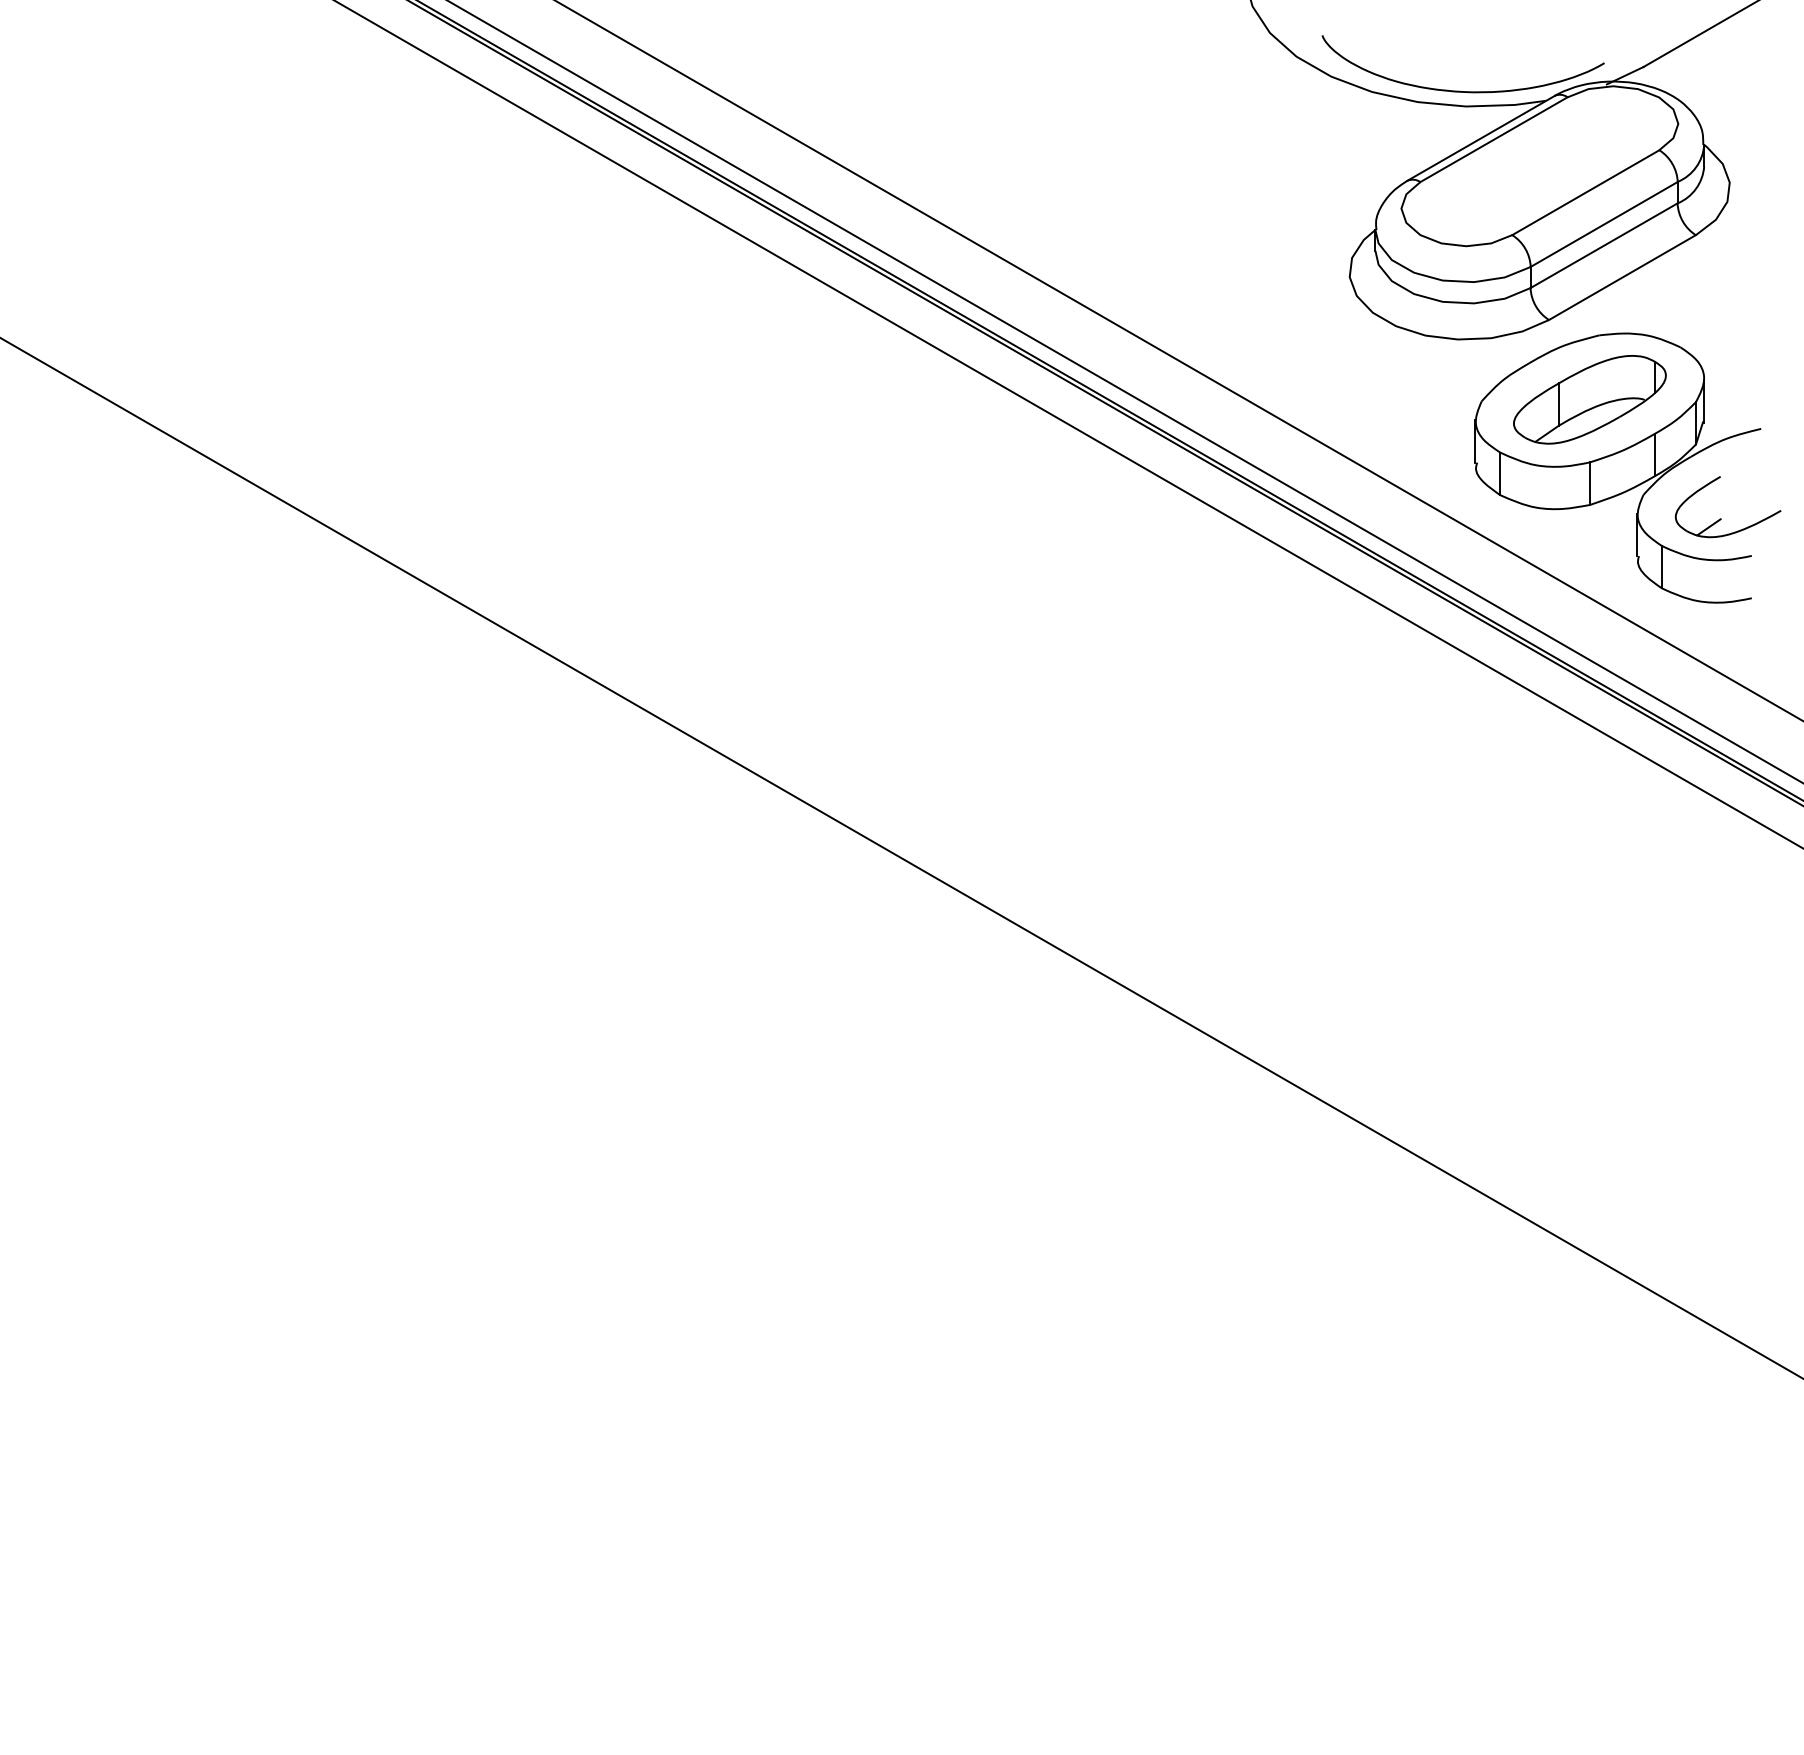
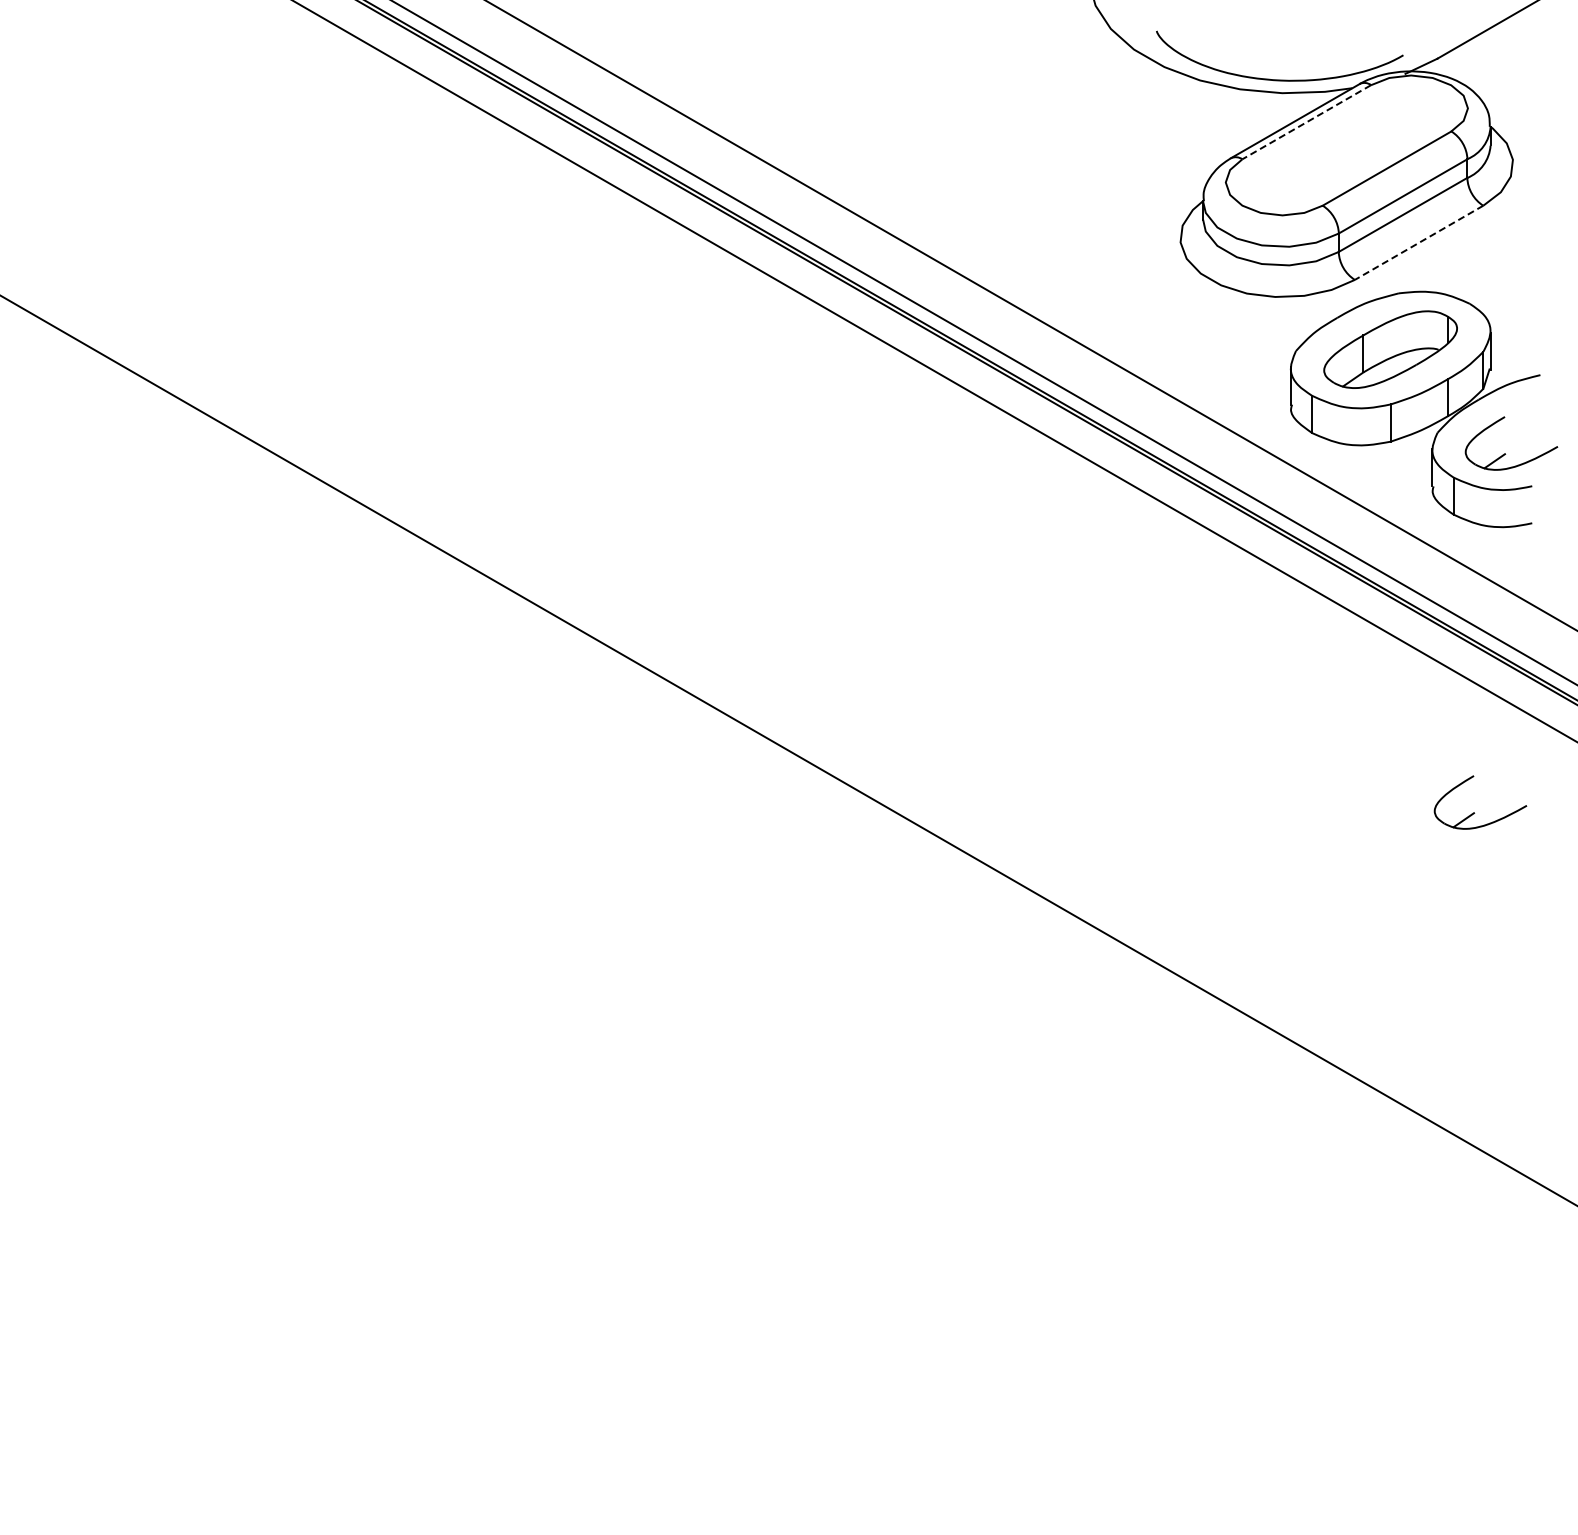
line: (1493, 140) -> (1306, 122), solid -> dashed
line: (1621, 278) -> (1418, 243), solid -> dashed
part: (1685, 928) -> (1474, 812), added

